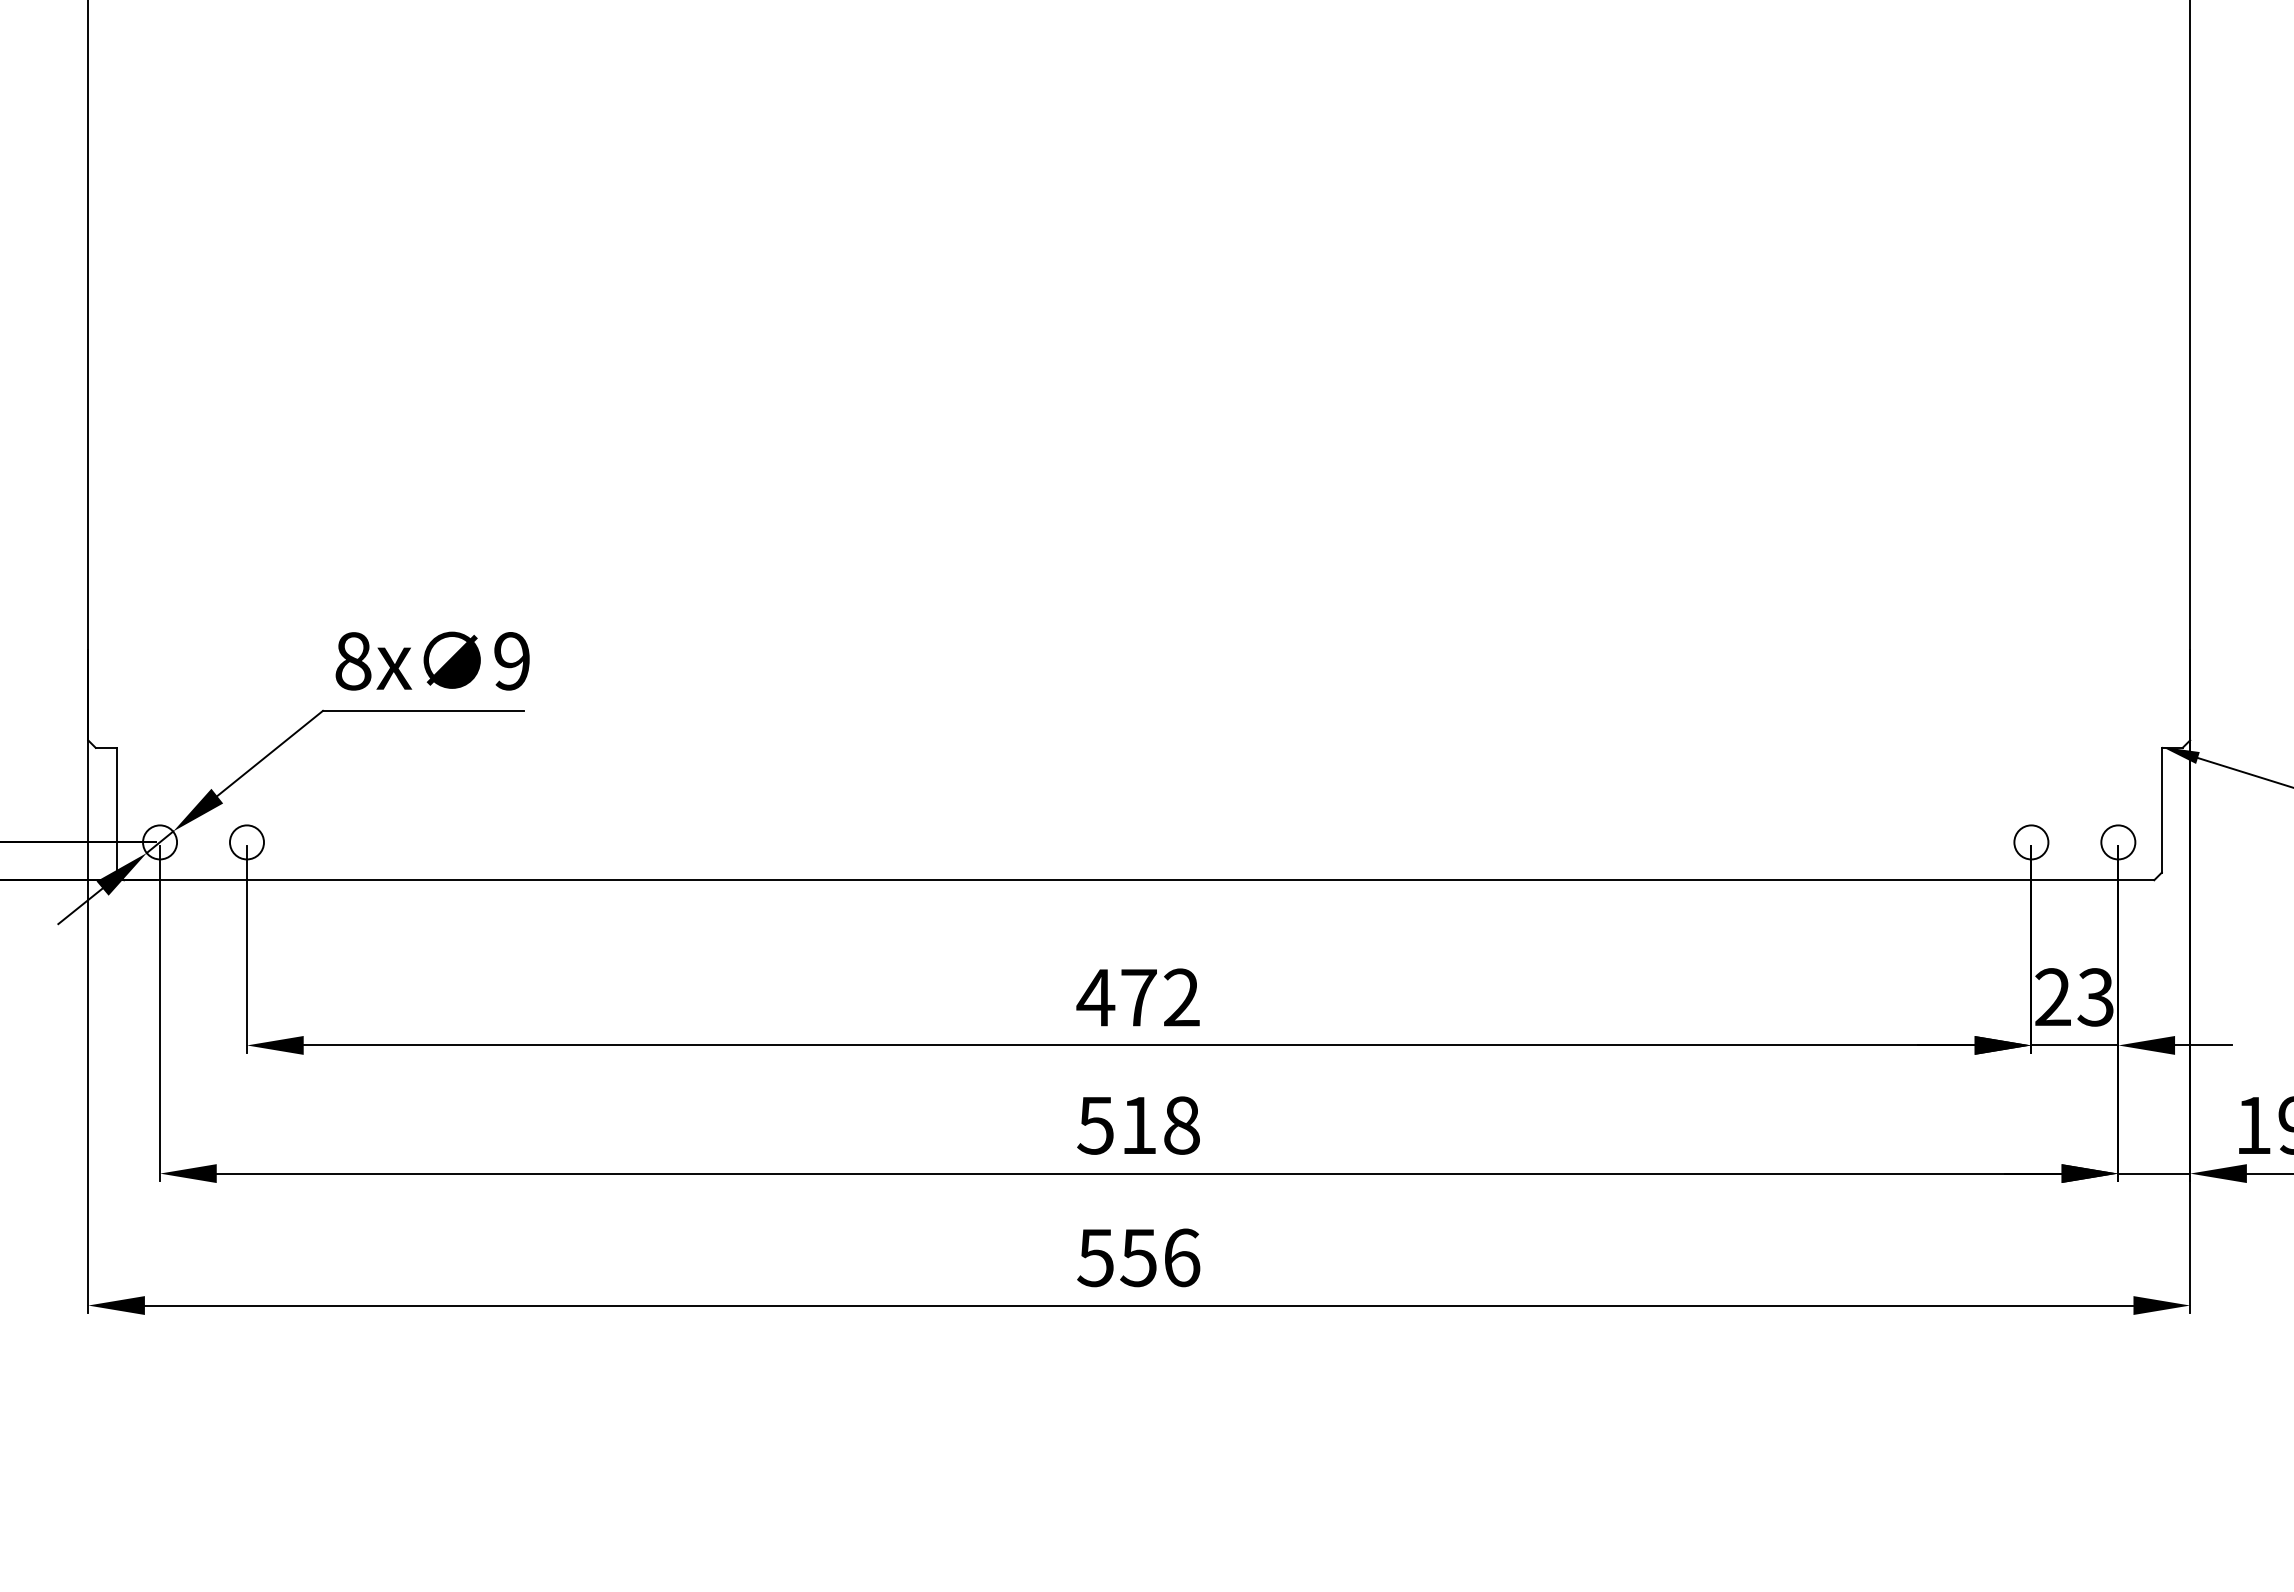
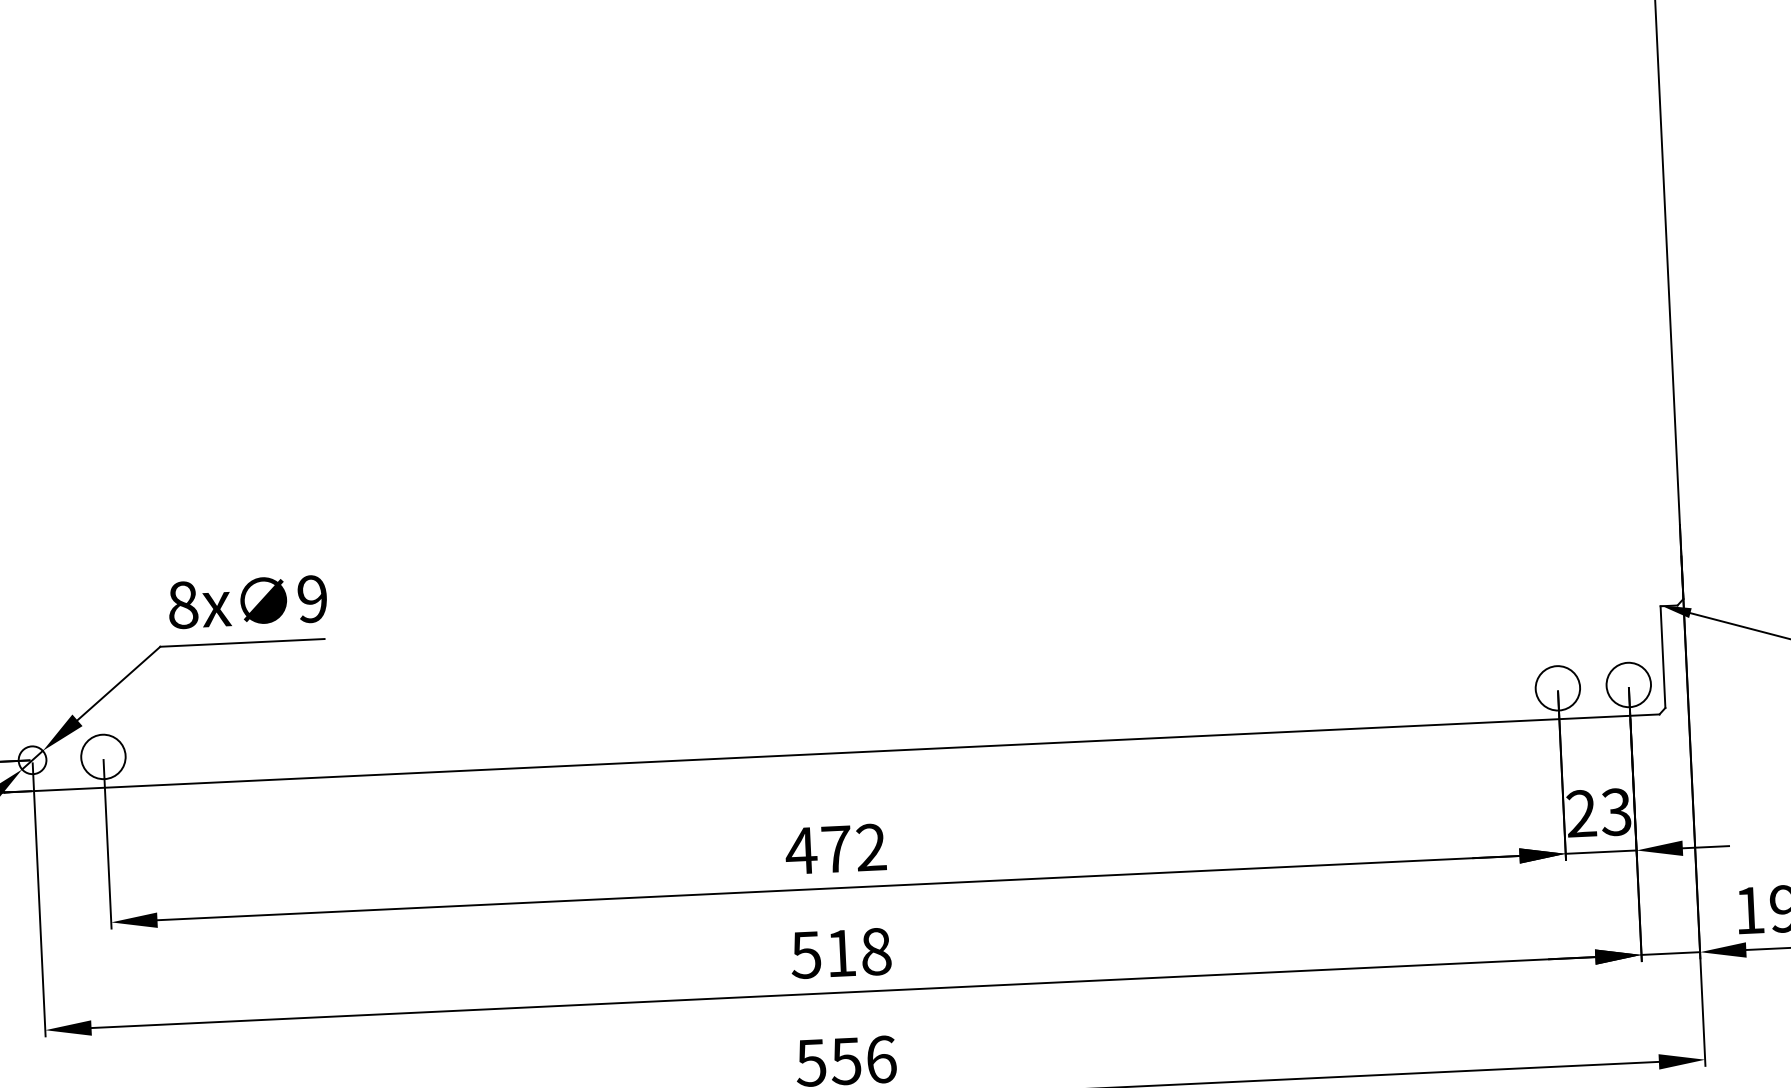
circle: (246, 842) -> (103, 757), size x1.6
circle: (2031, 842) -> (1557, 688), size x1.6
circle: (2118, 842) -> (1628, 685), size x1.6

